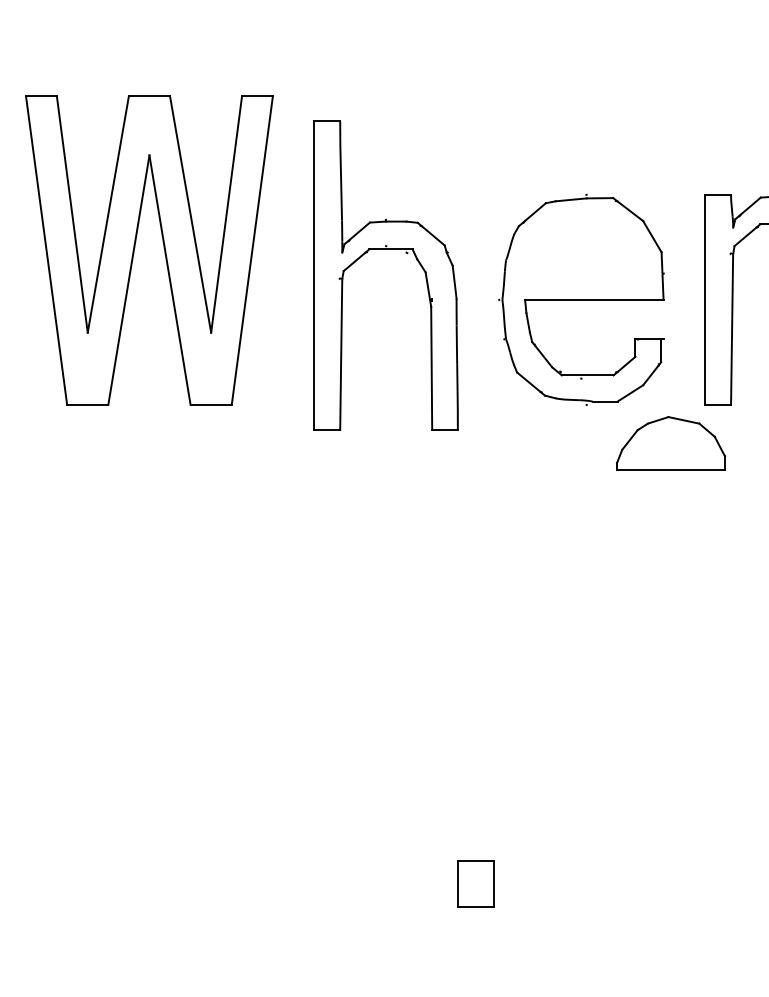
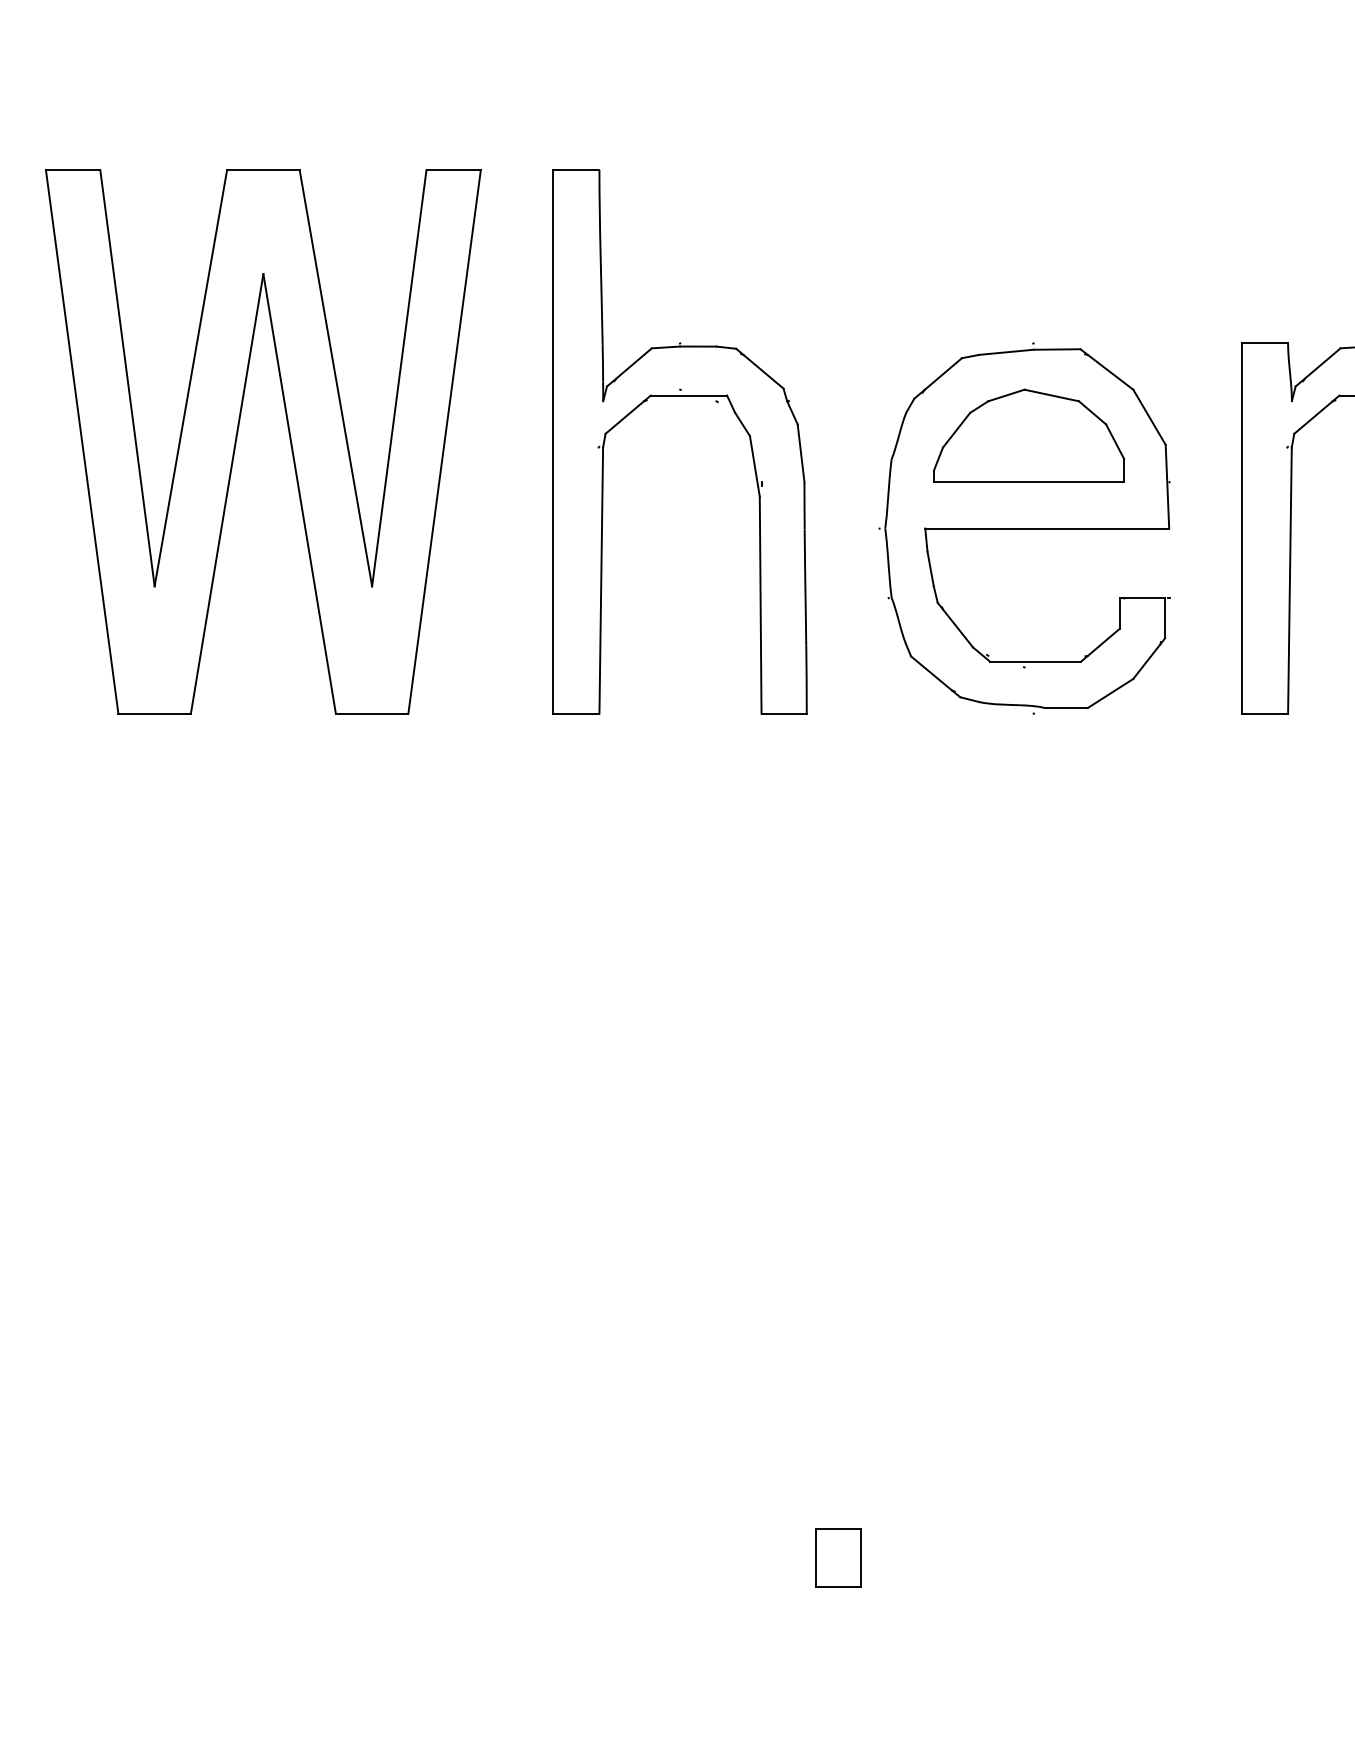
part: (385, 249) -> (679, 395), moved
part: (671, 443) -> (1029, 436), moved
part: (475, 884) -> (837, 1558), size x0.71

